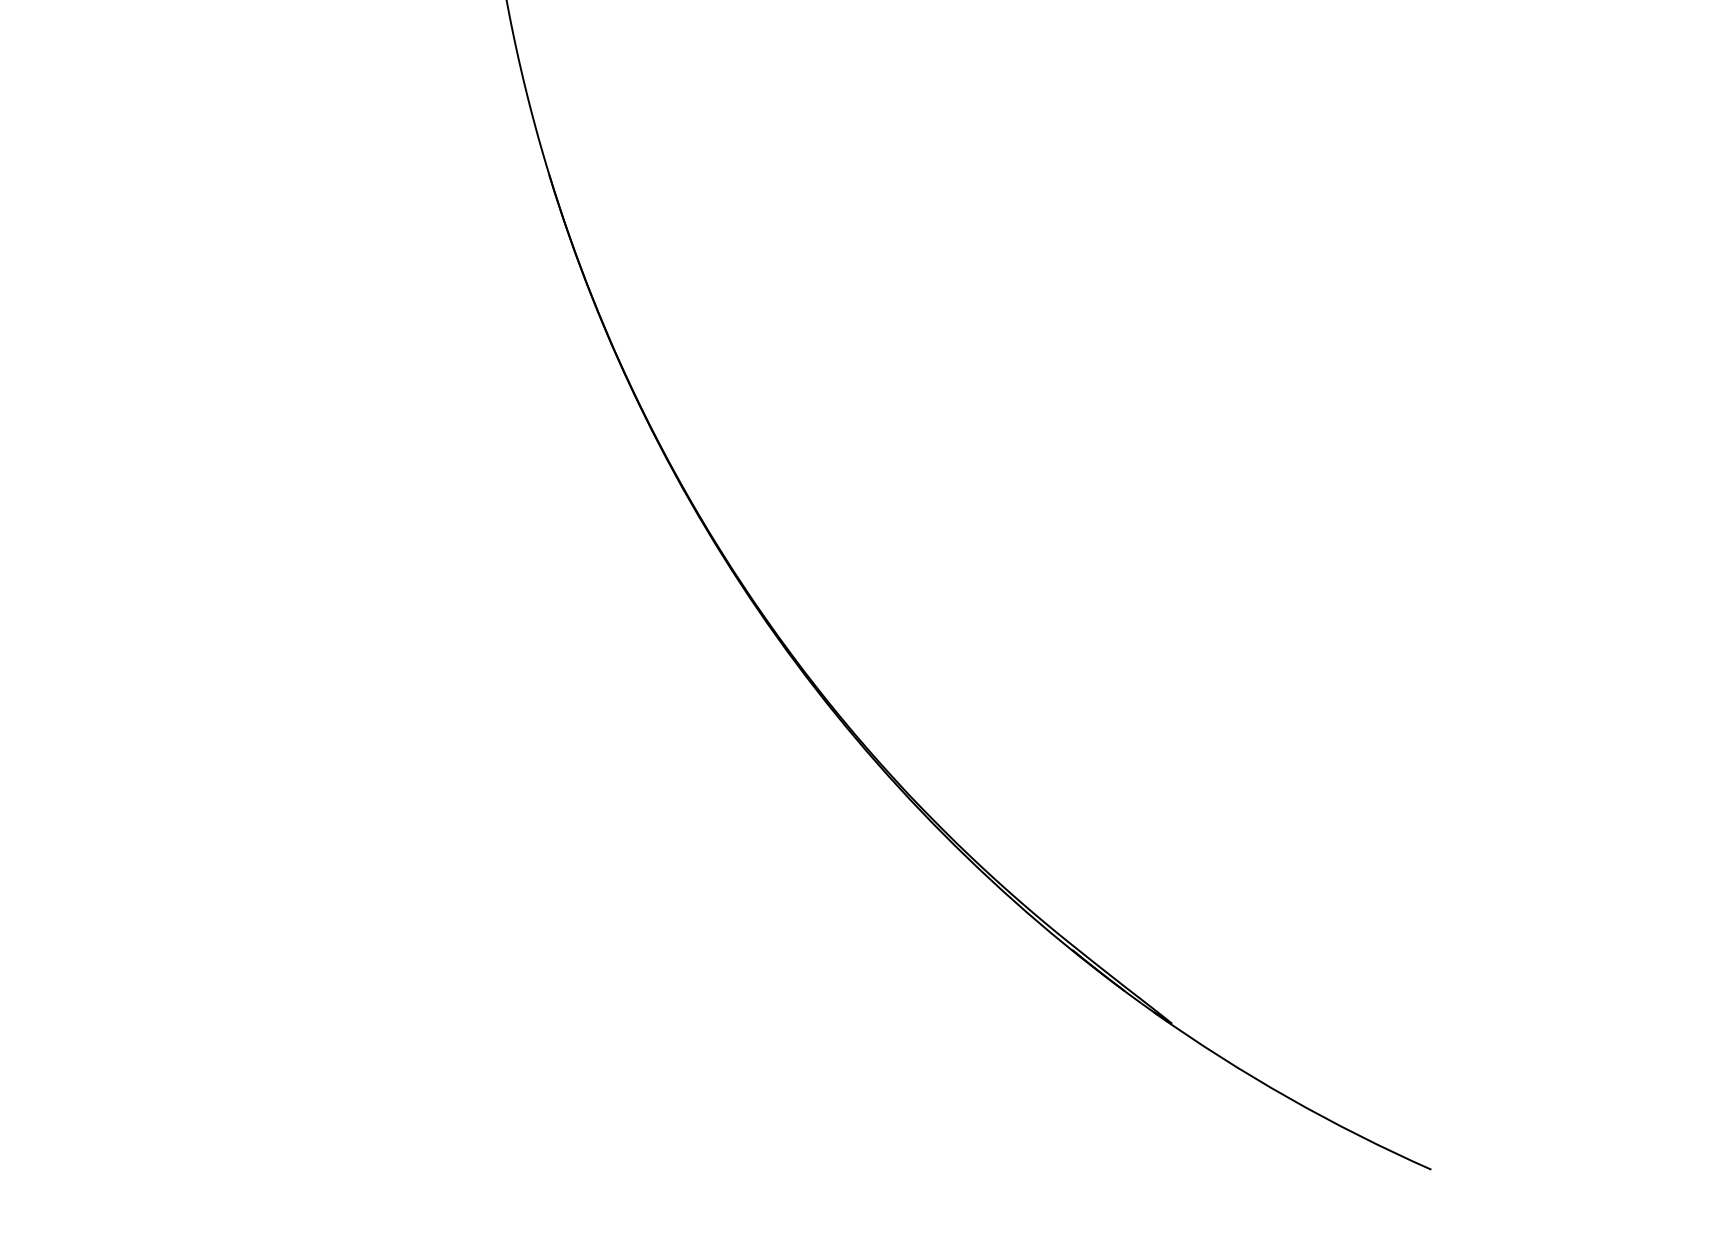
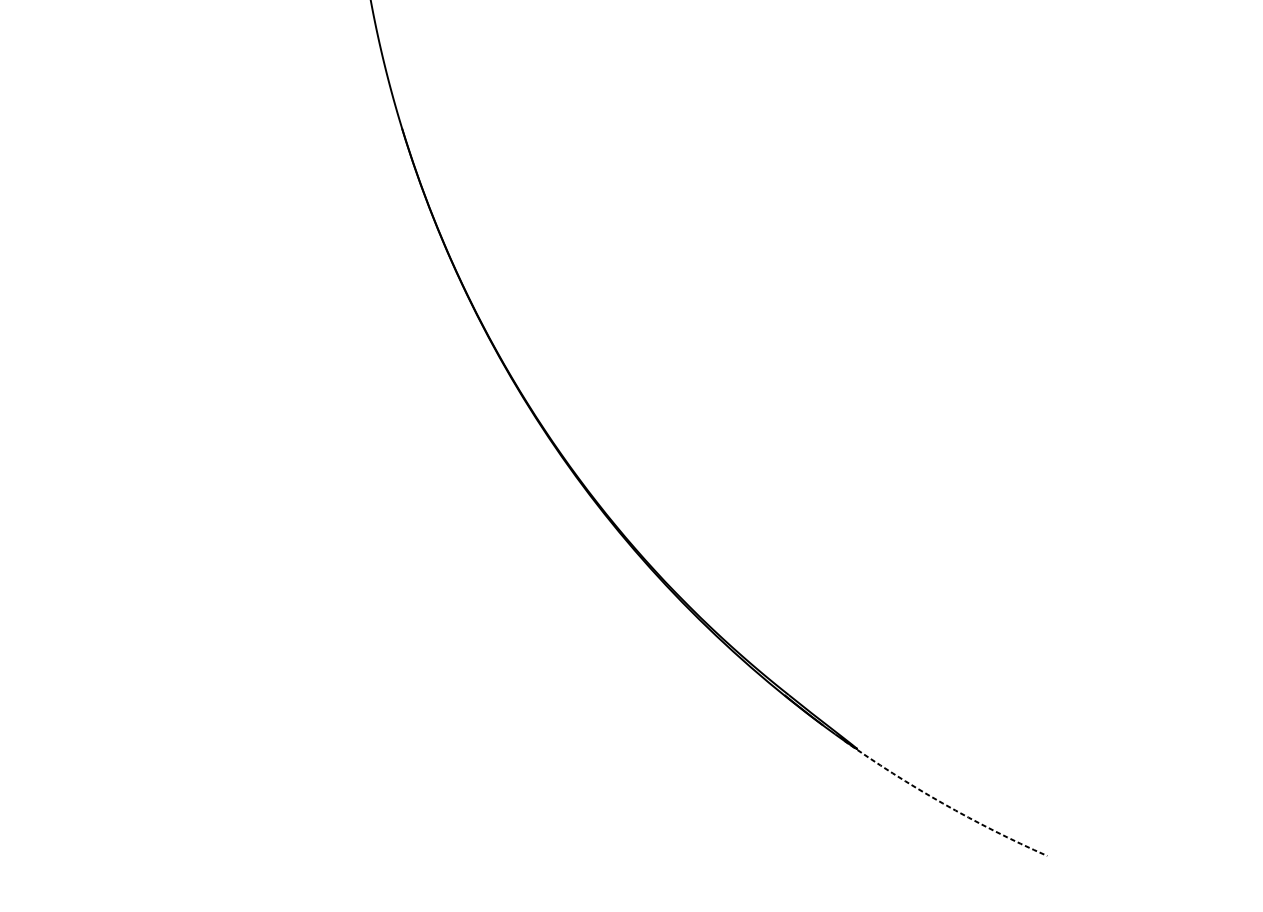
arc: (1288, 1097) -> (942, 803), solid -> dashed

